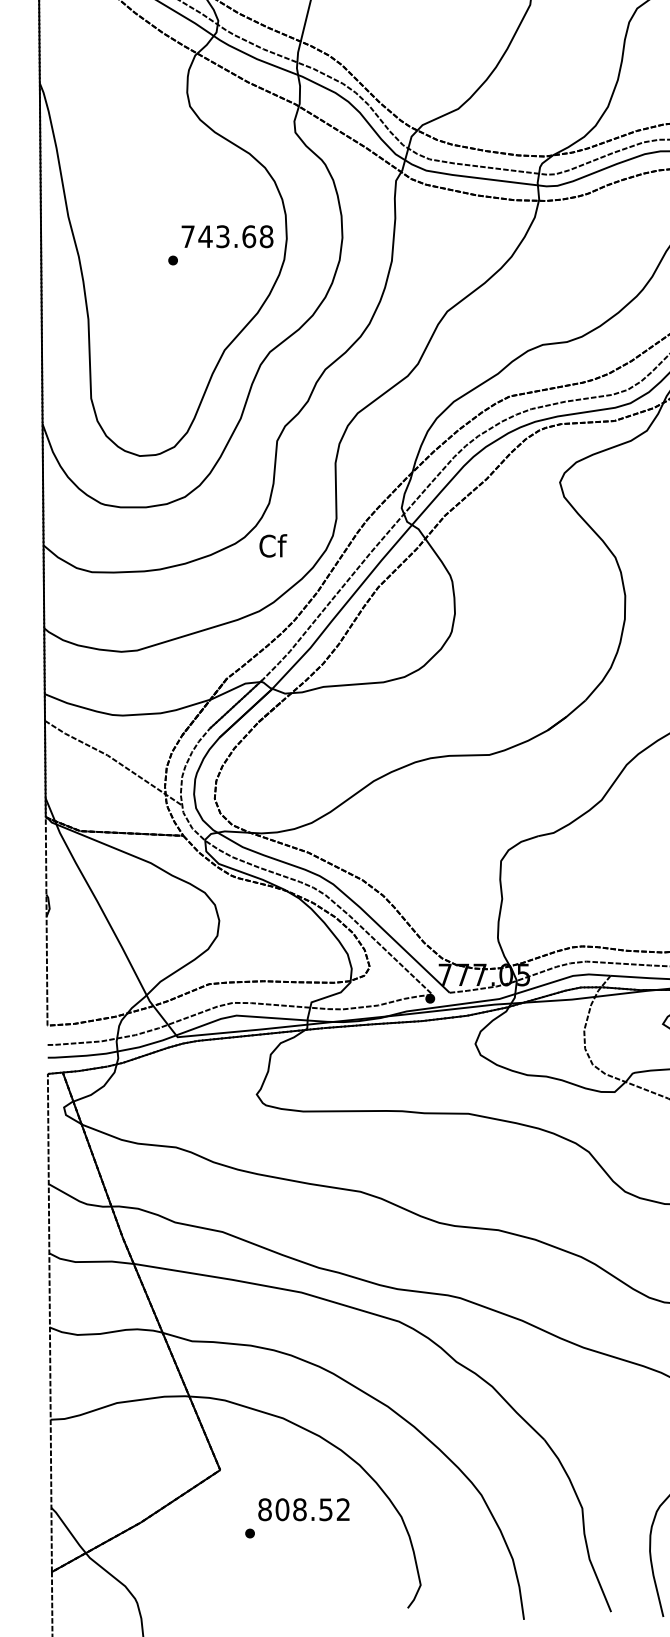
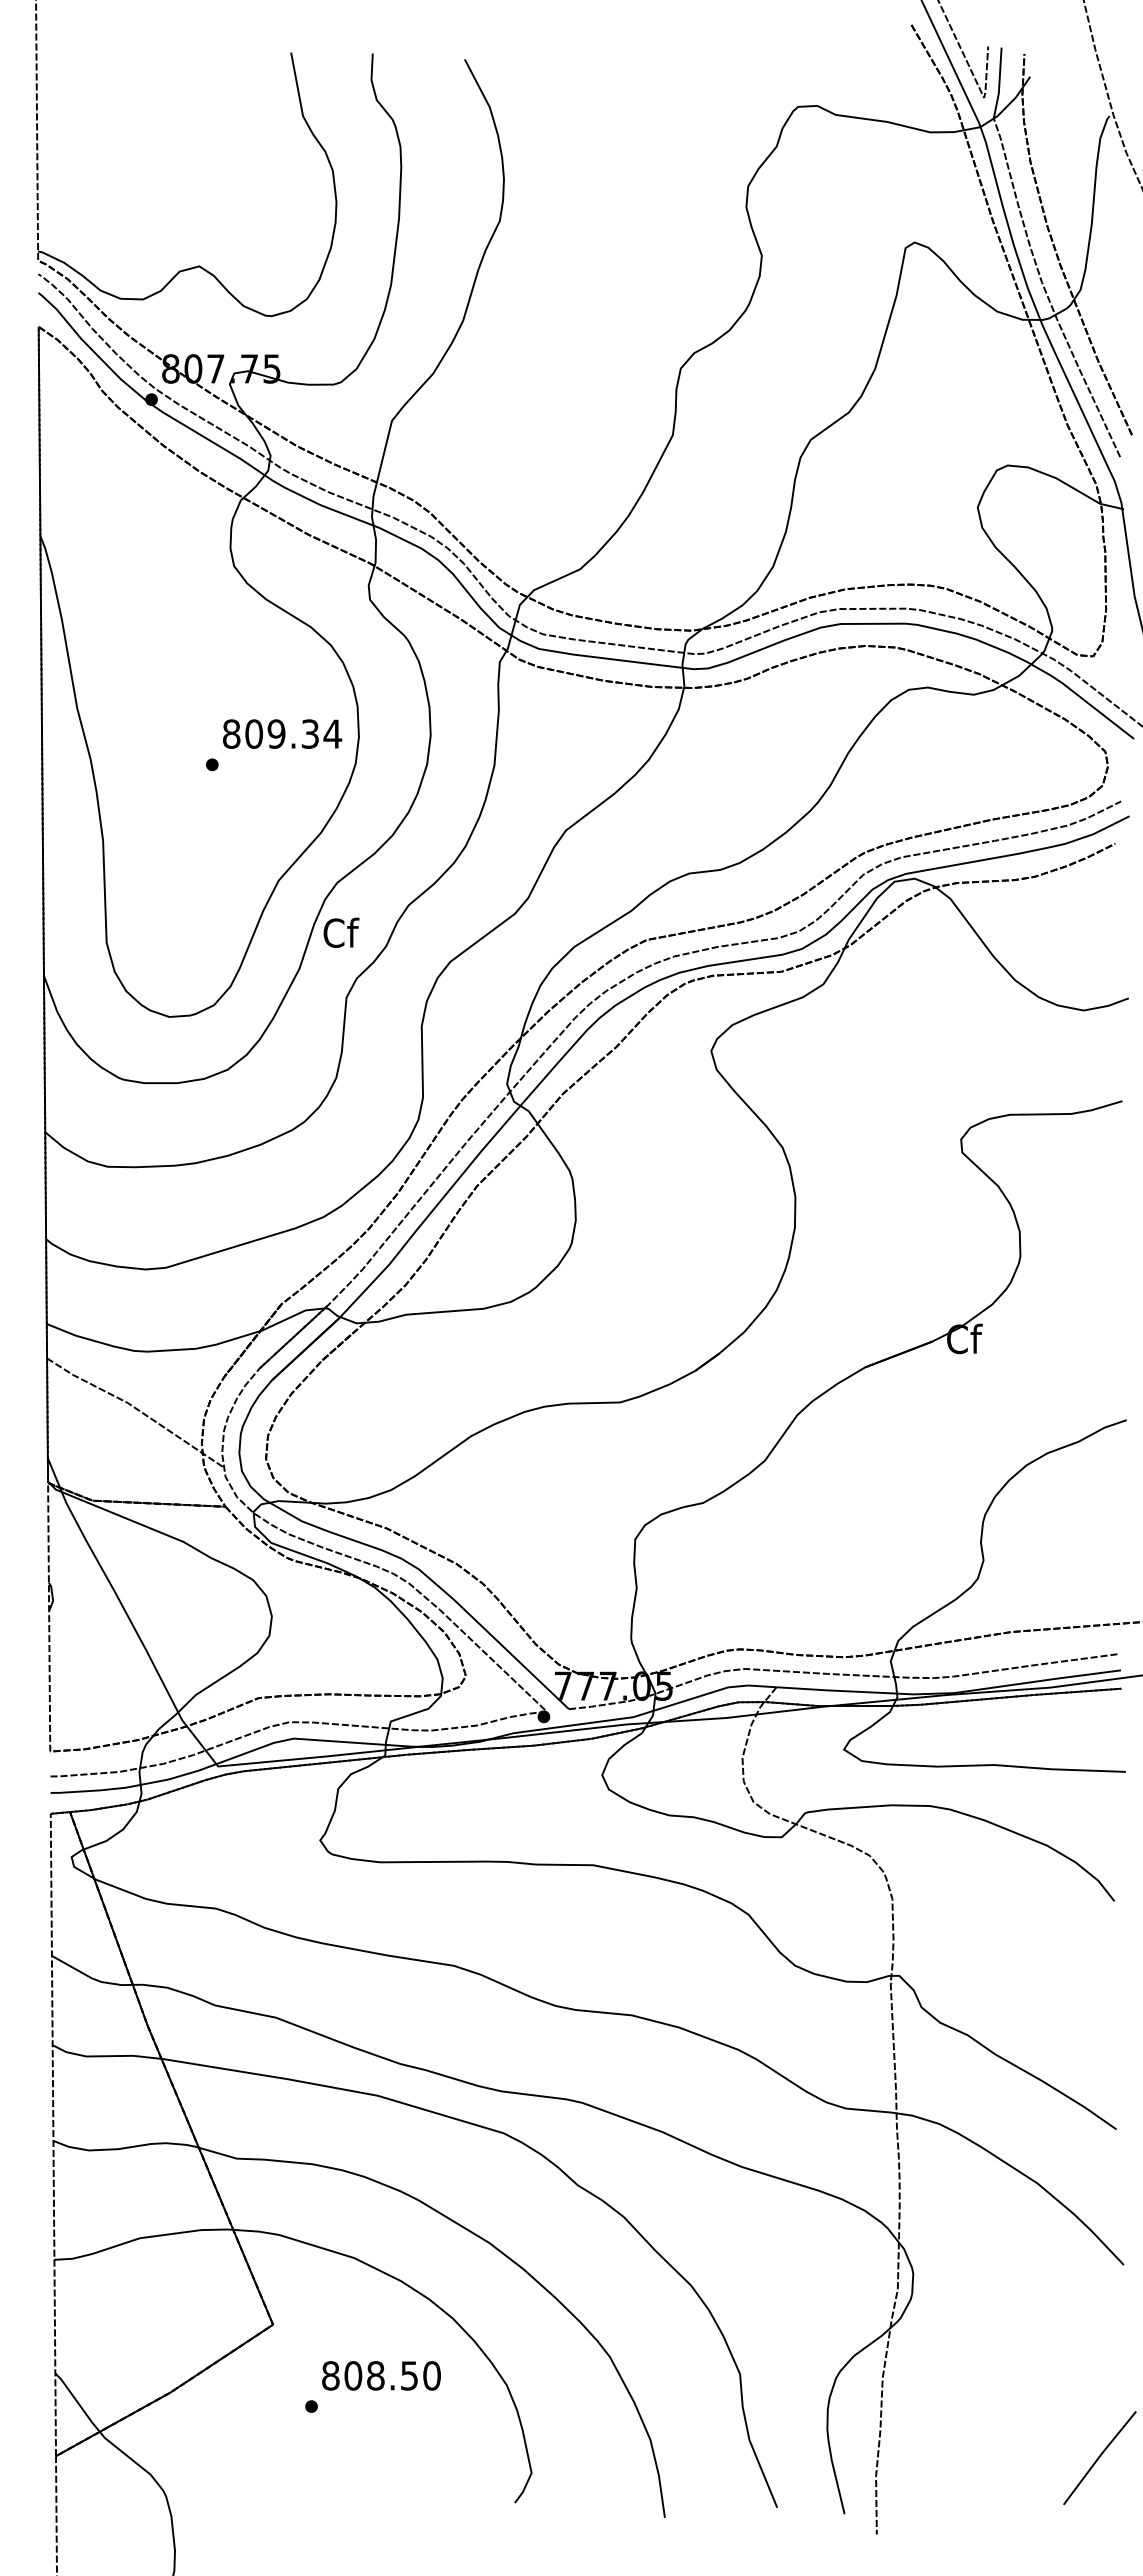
text: (227, 236) -> (282, 733), 743.68 -> 809.34
text: (273, 545) -> (341, 932), moved
text: (343, 1509) -> (431, 2375), 808.52 -> 808.50

